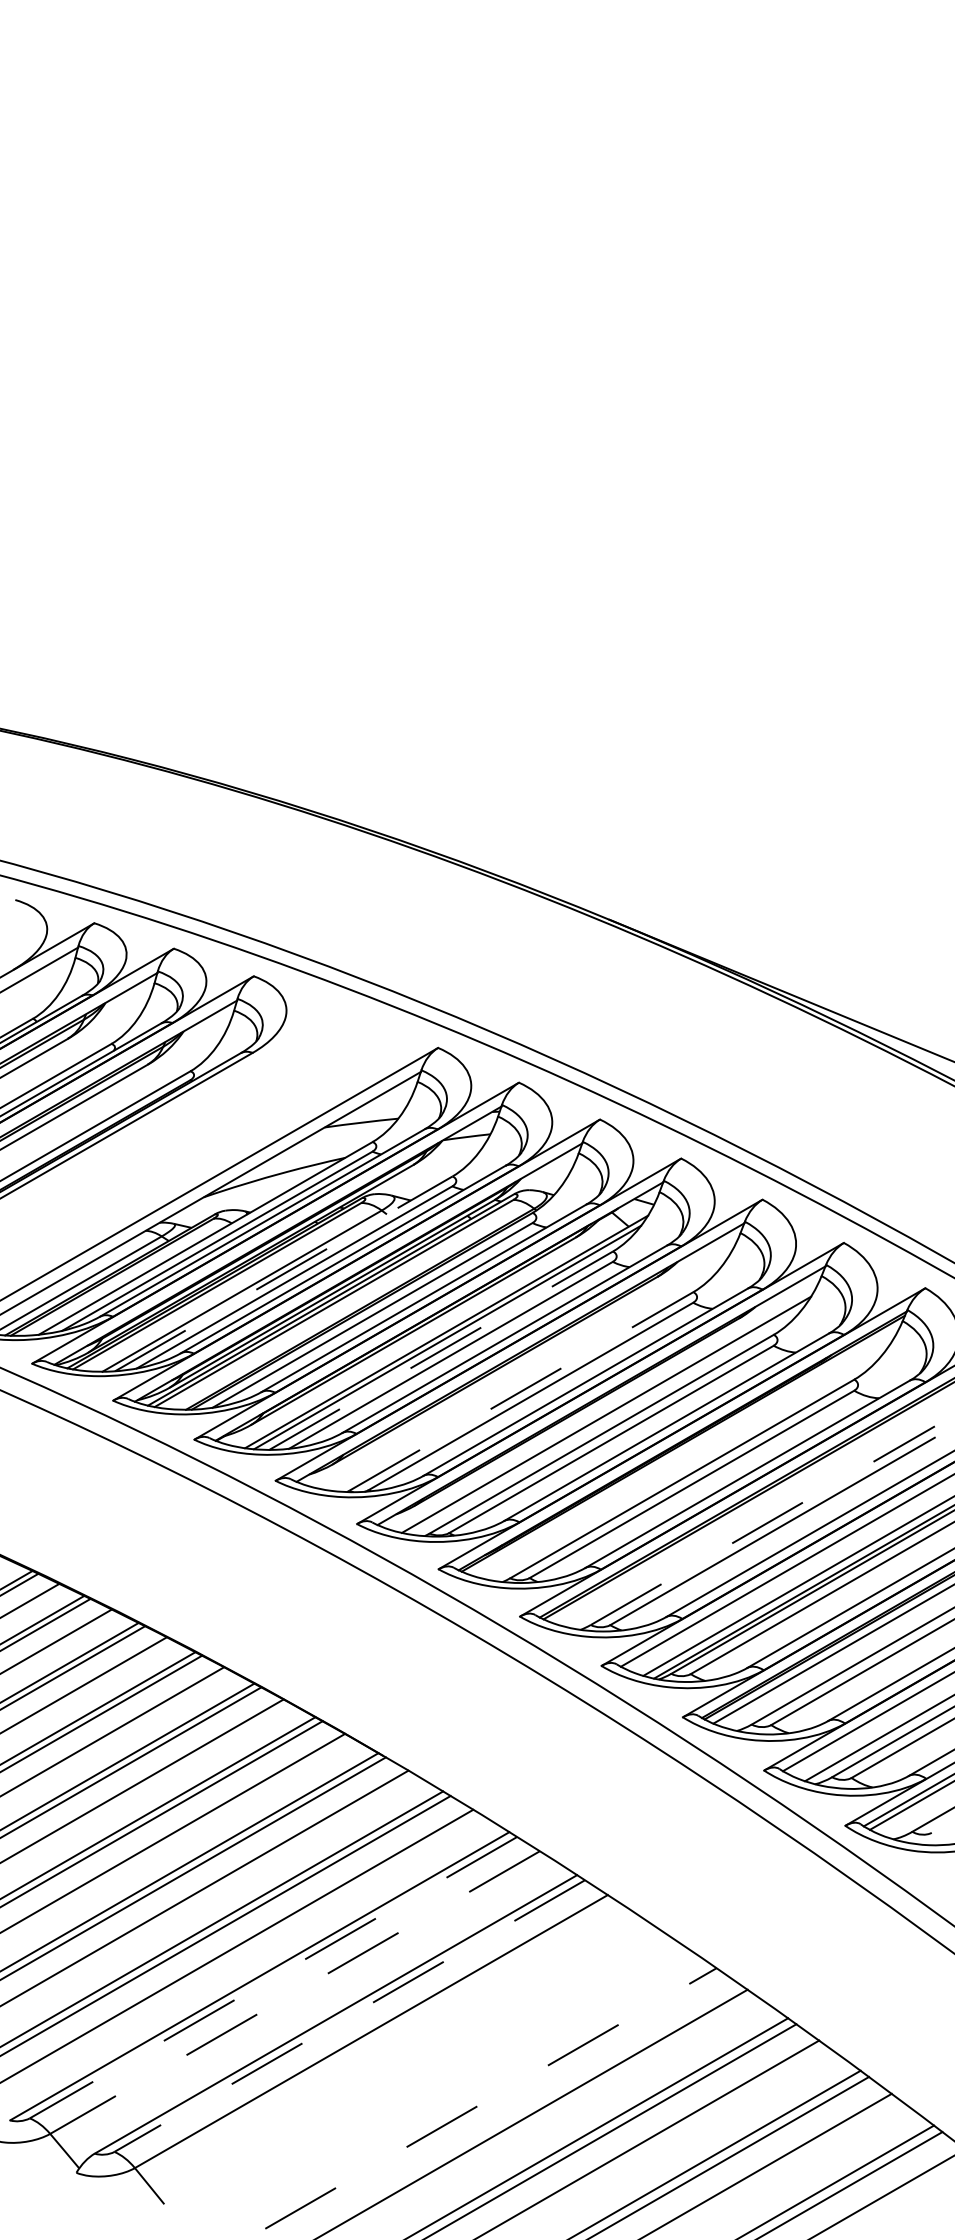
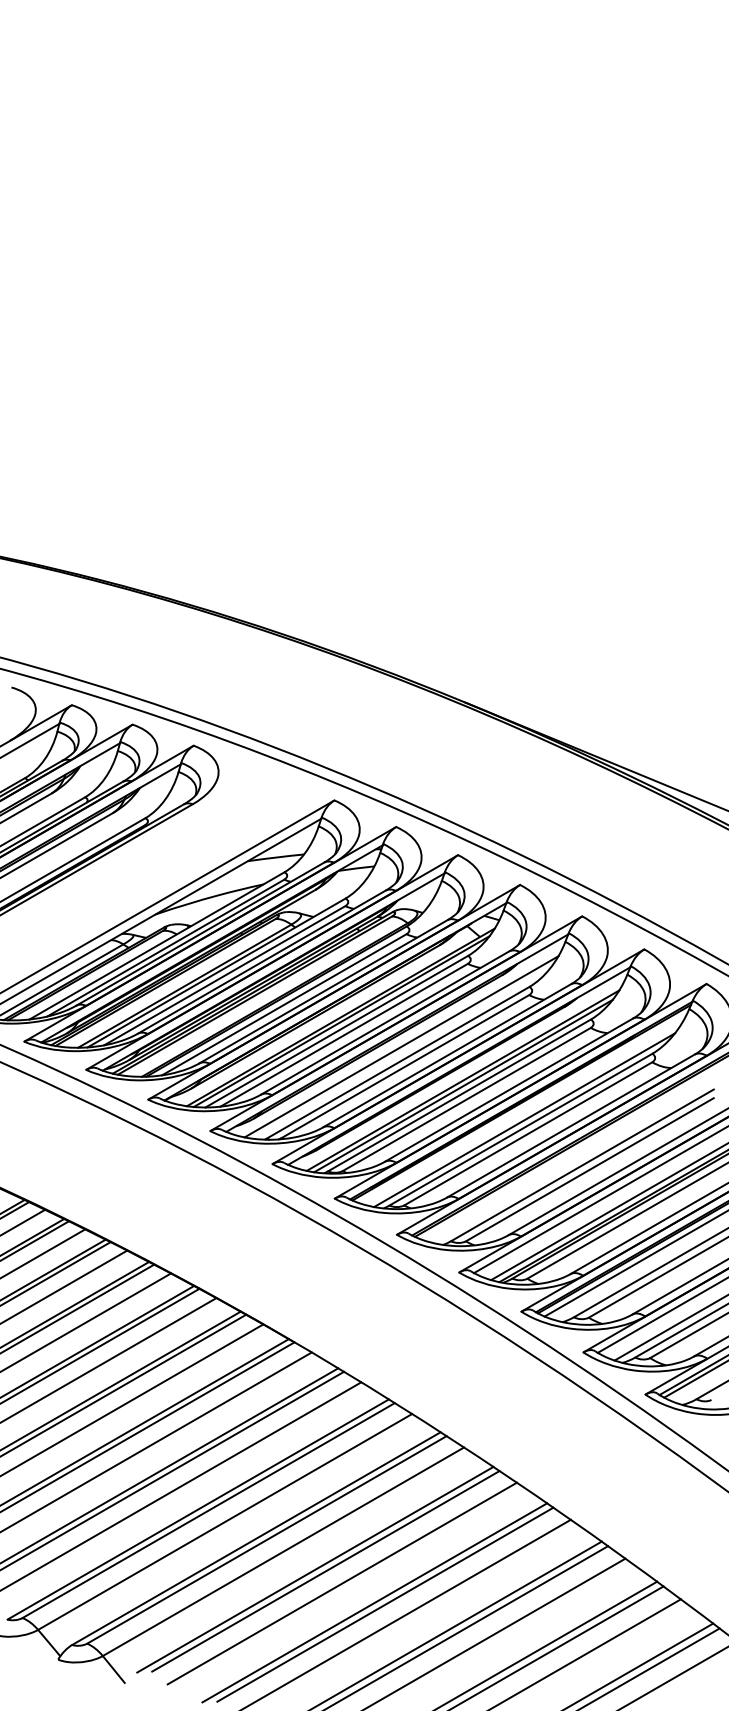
line: (283, 1273) -> (216, 972), dashed -> solid
line: (441, 1350) -> (337, 1031), dashed -> solid
line: (525, 1370) -> (401, 1046), added
line: (521, 1391) -> (398, 1062), dashed -> solid
line: (606, 1421) -> (463, 1085), added
line: (687, 1466) -> (524, 1120), added
line: (762, 1525) -> (582, 1165), dashed -> solid
line: (273, 1977) -> (208, 1510), dashed -> solid
line: (295, 1992) -> (225, 1521), dashed -> solid
line: (349, 2016) -> (266, 1540), dashed -> solid
line: (412, 2054) -> (314, 1569), added
line: (426, 2056) -> (325, 1570), added
line: (448, 2073) -> (342, 1583), added
line: (491, 2098) -> (375, 1602), dashed -> solid
line: (504, 2100) -> (385, 1604), added

